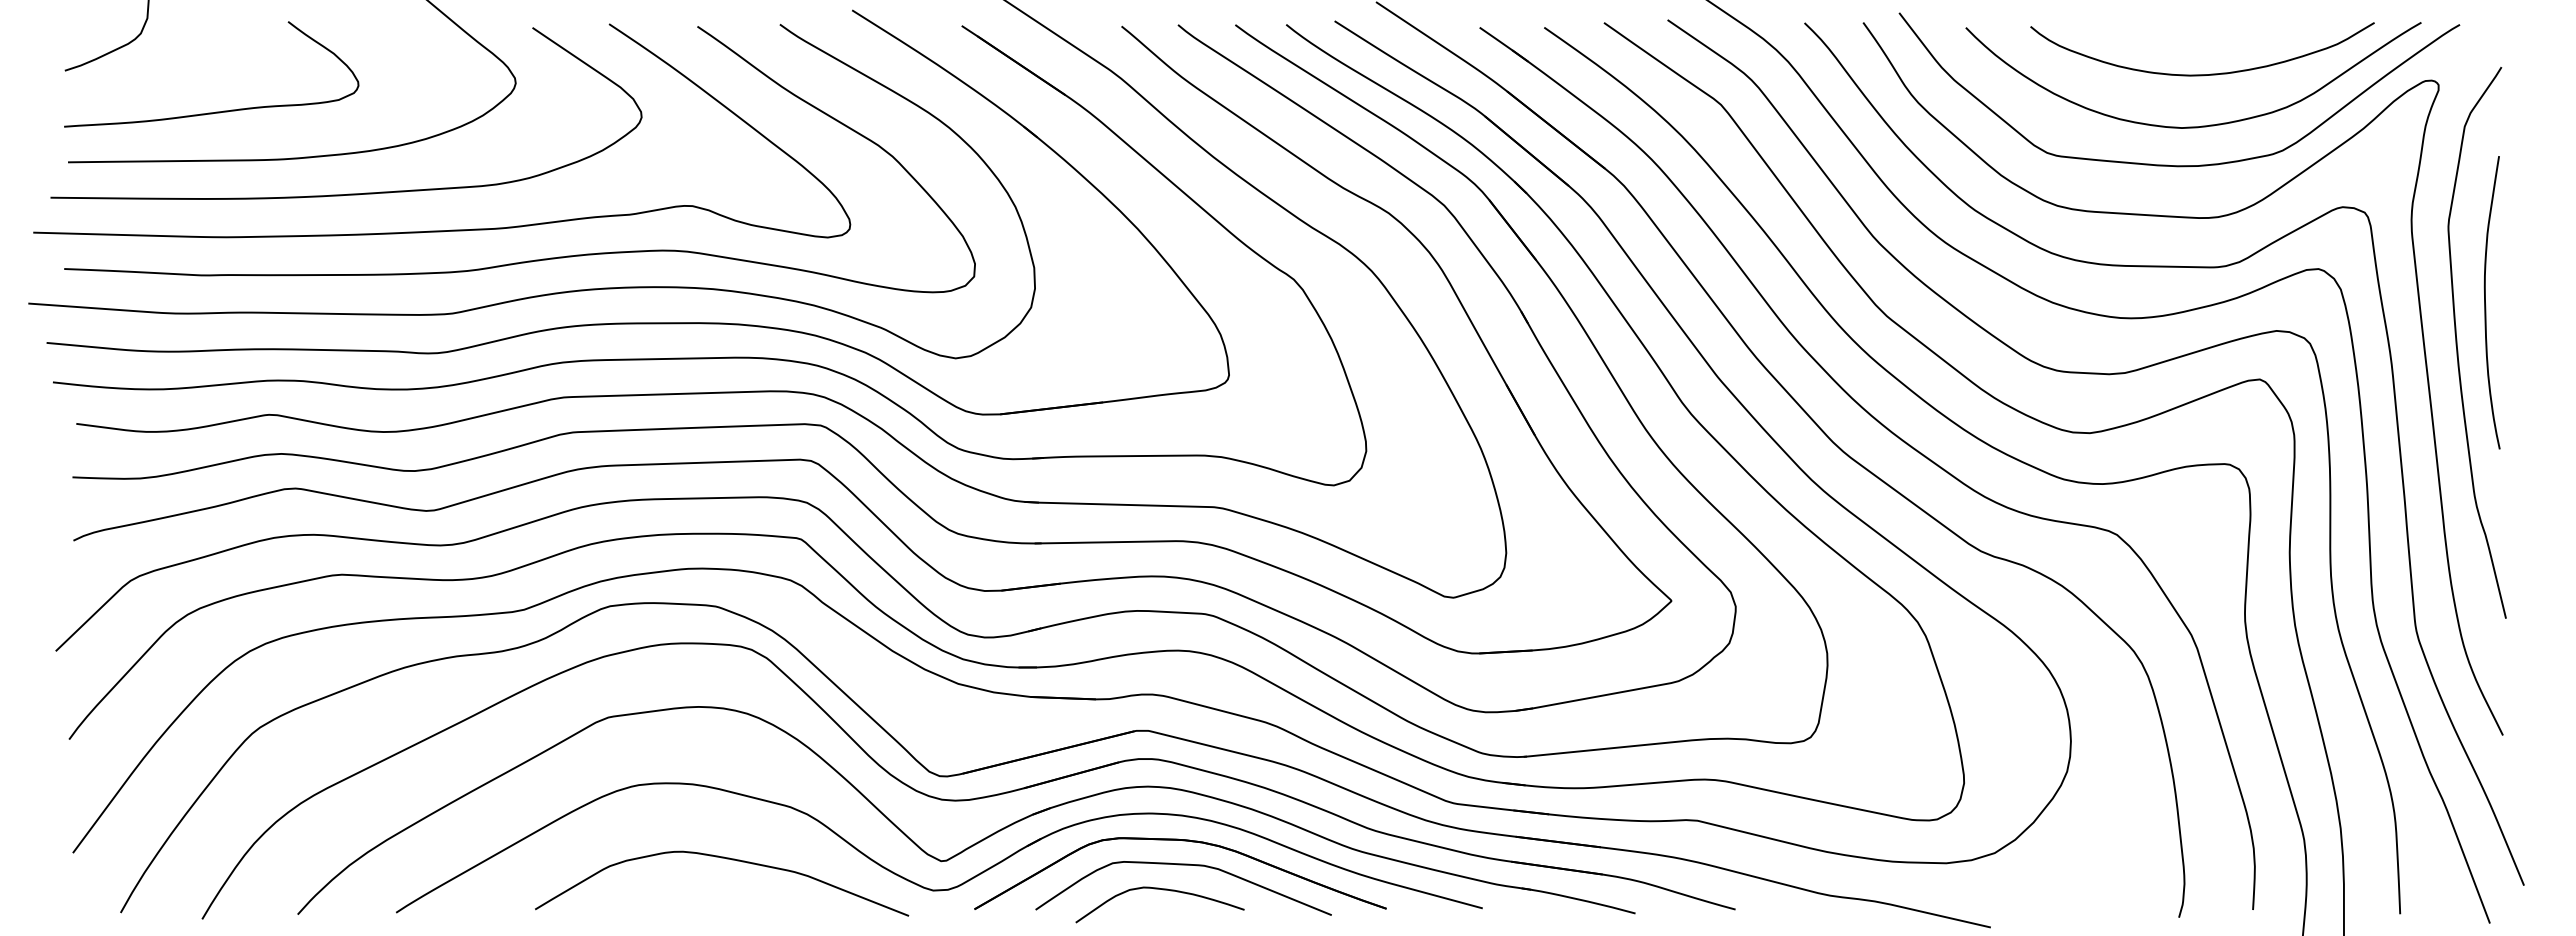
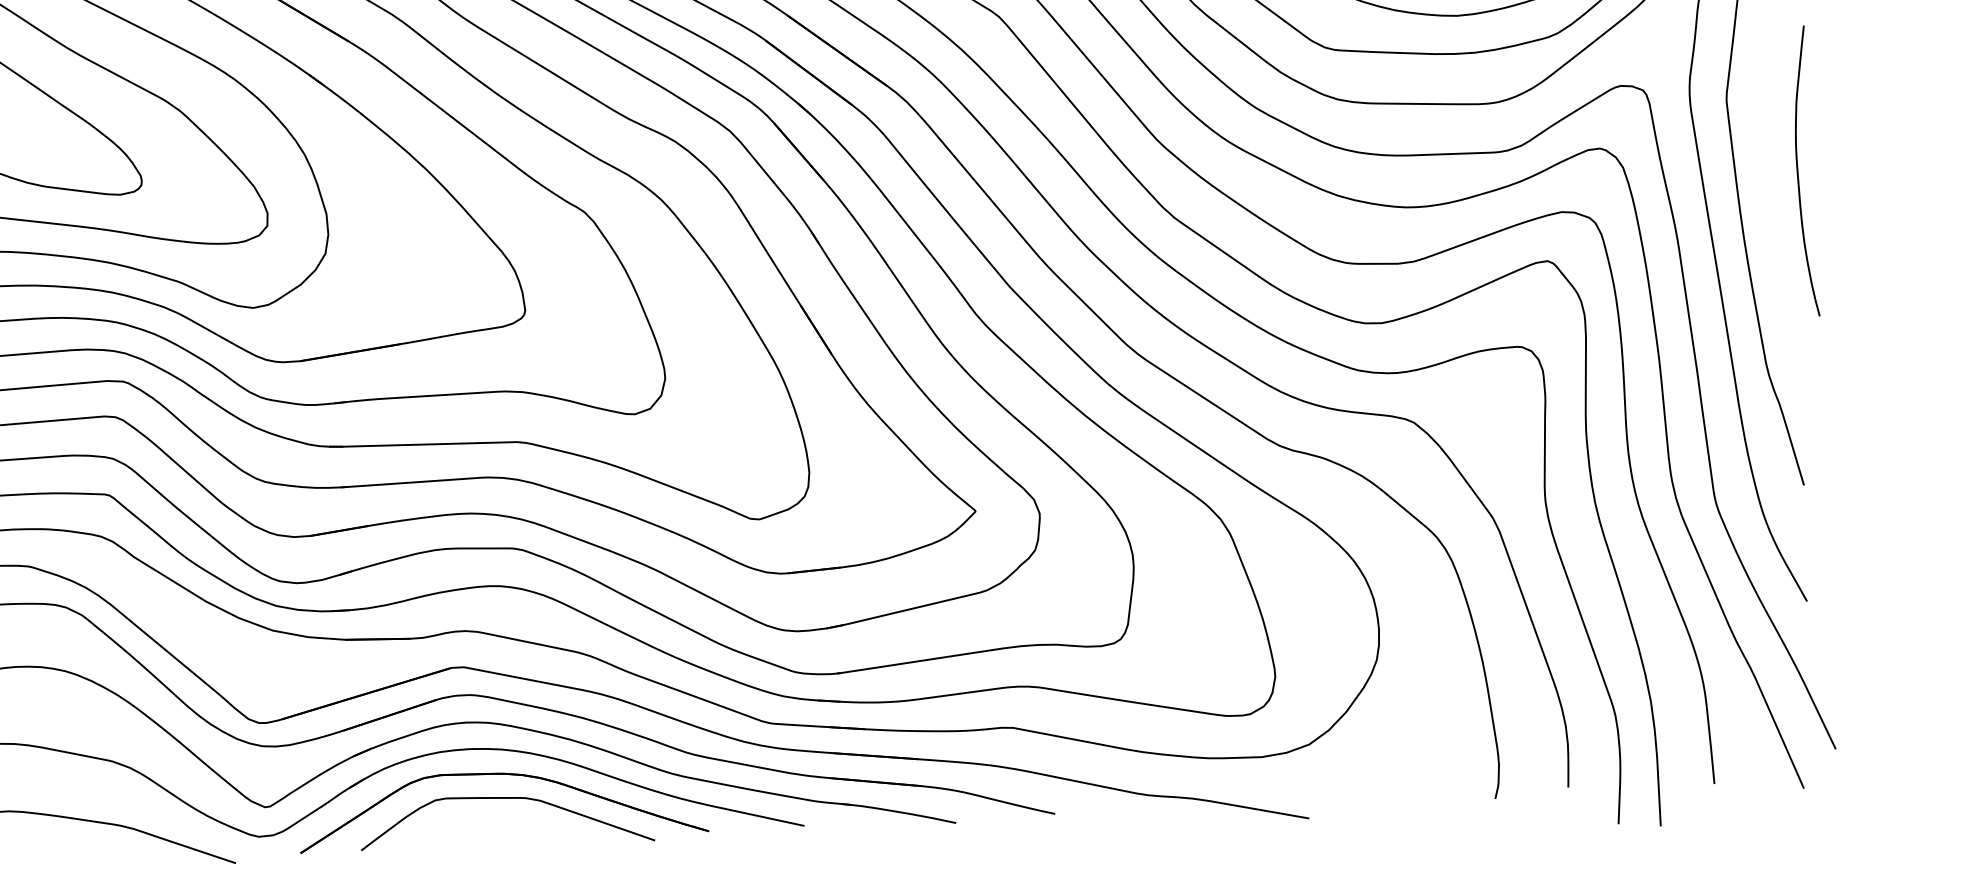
curve: (2486, 305) -> (1799, 174), moved
curve: (1162, 890) -> (486, 824), removed

